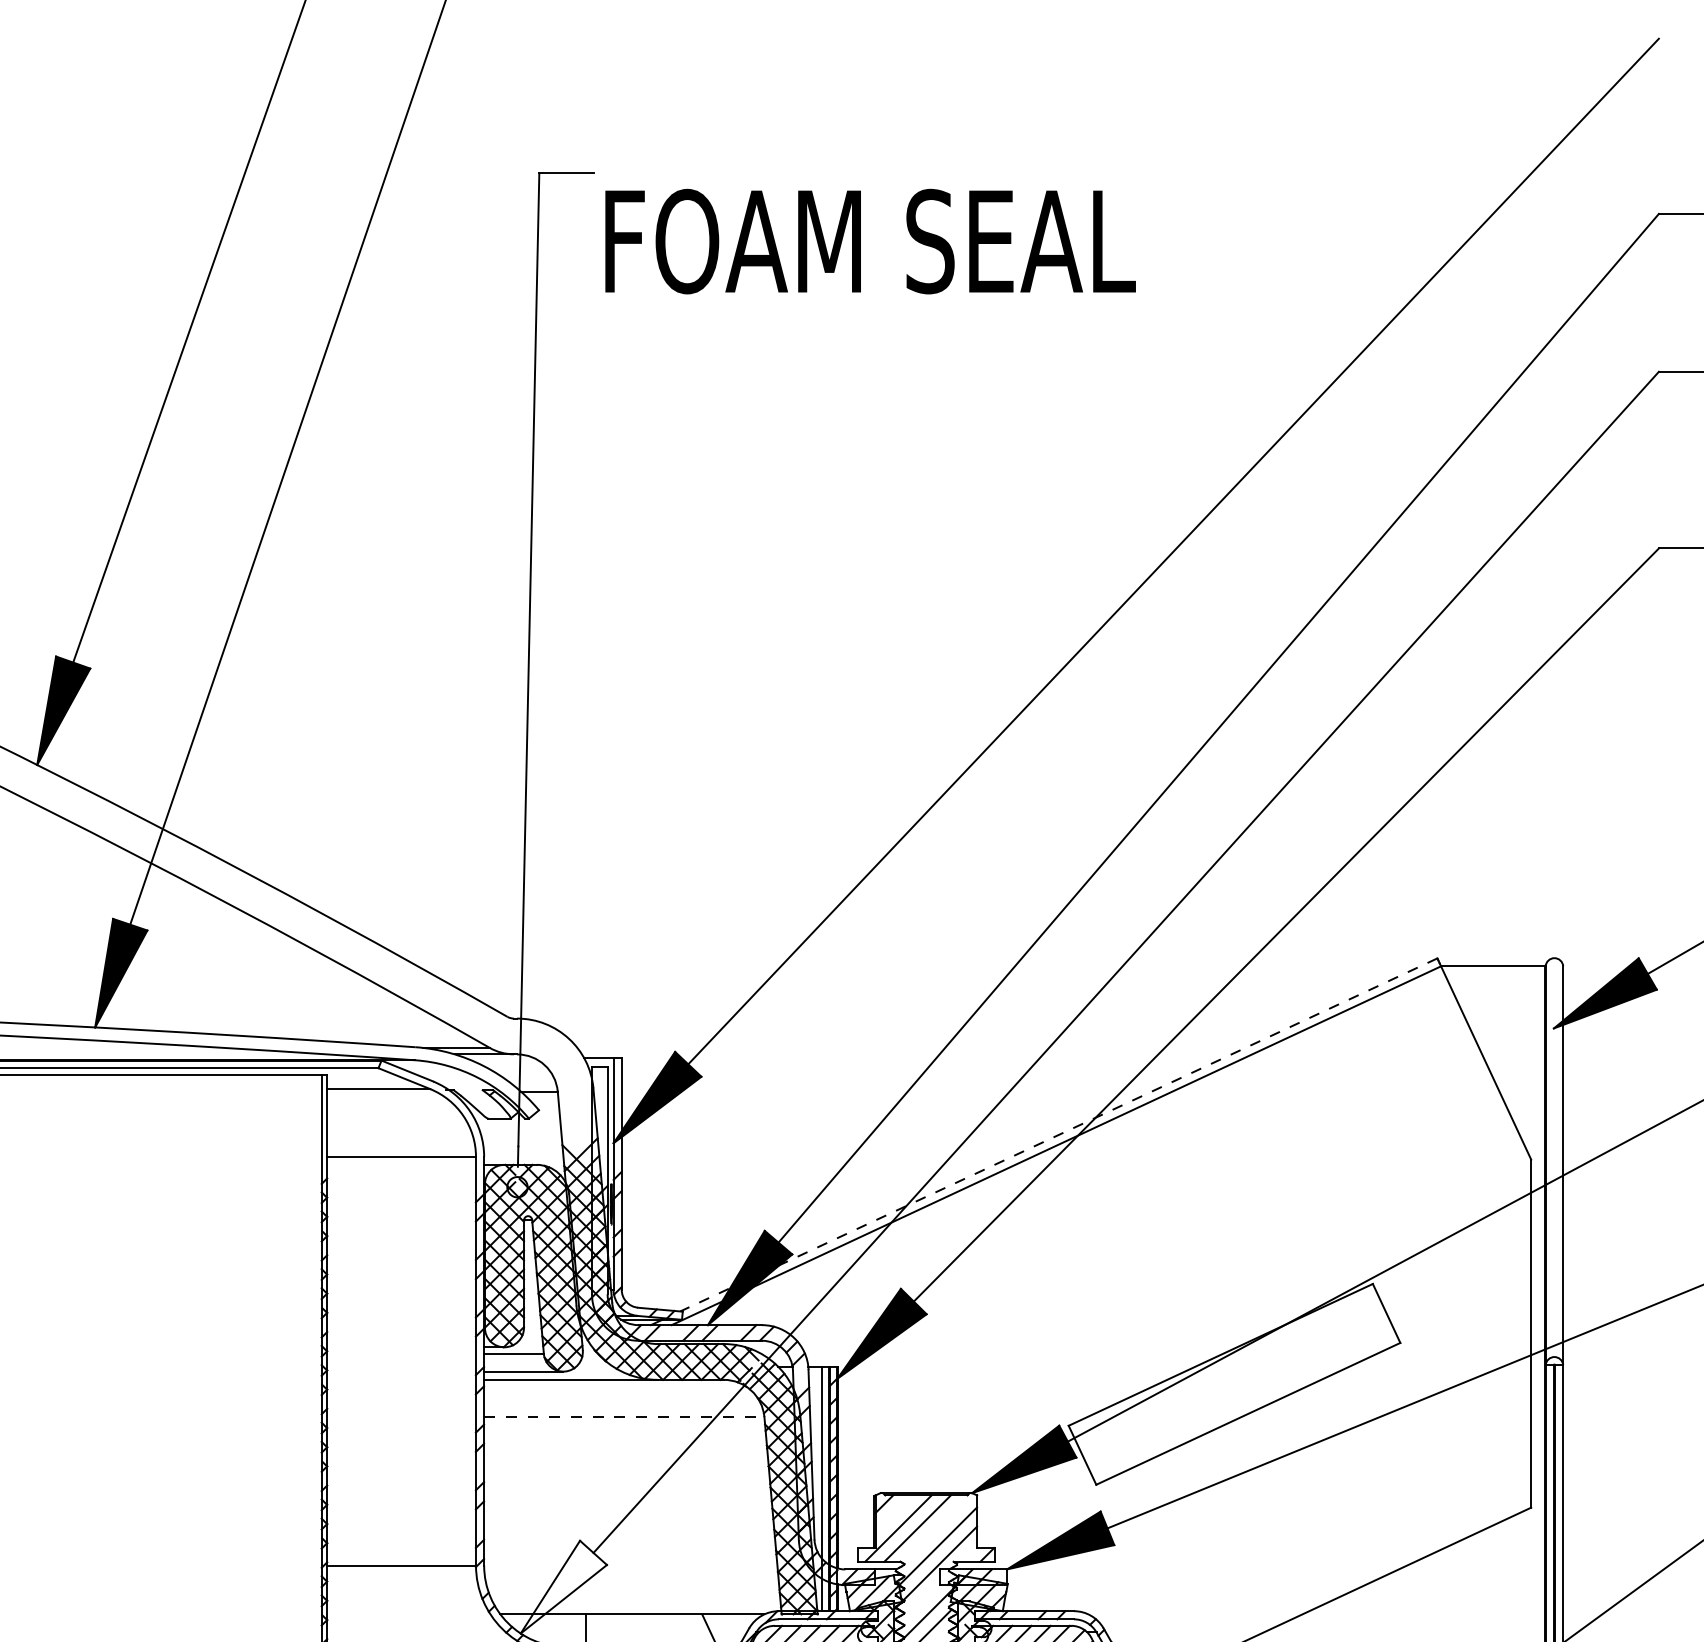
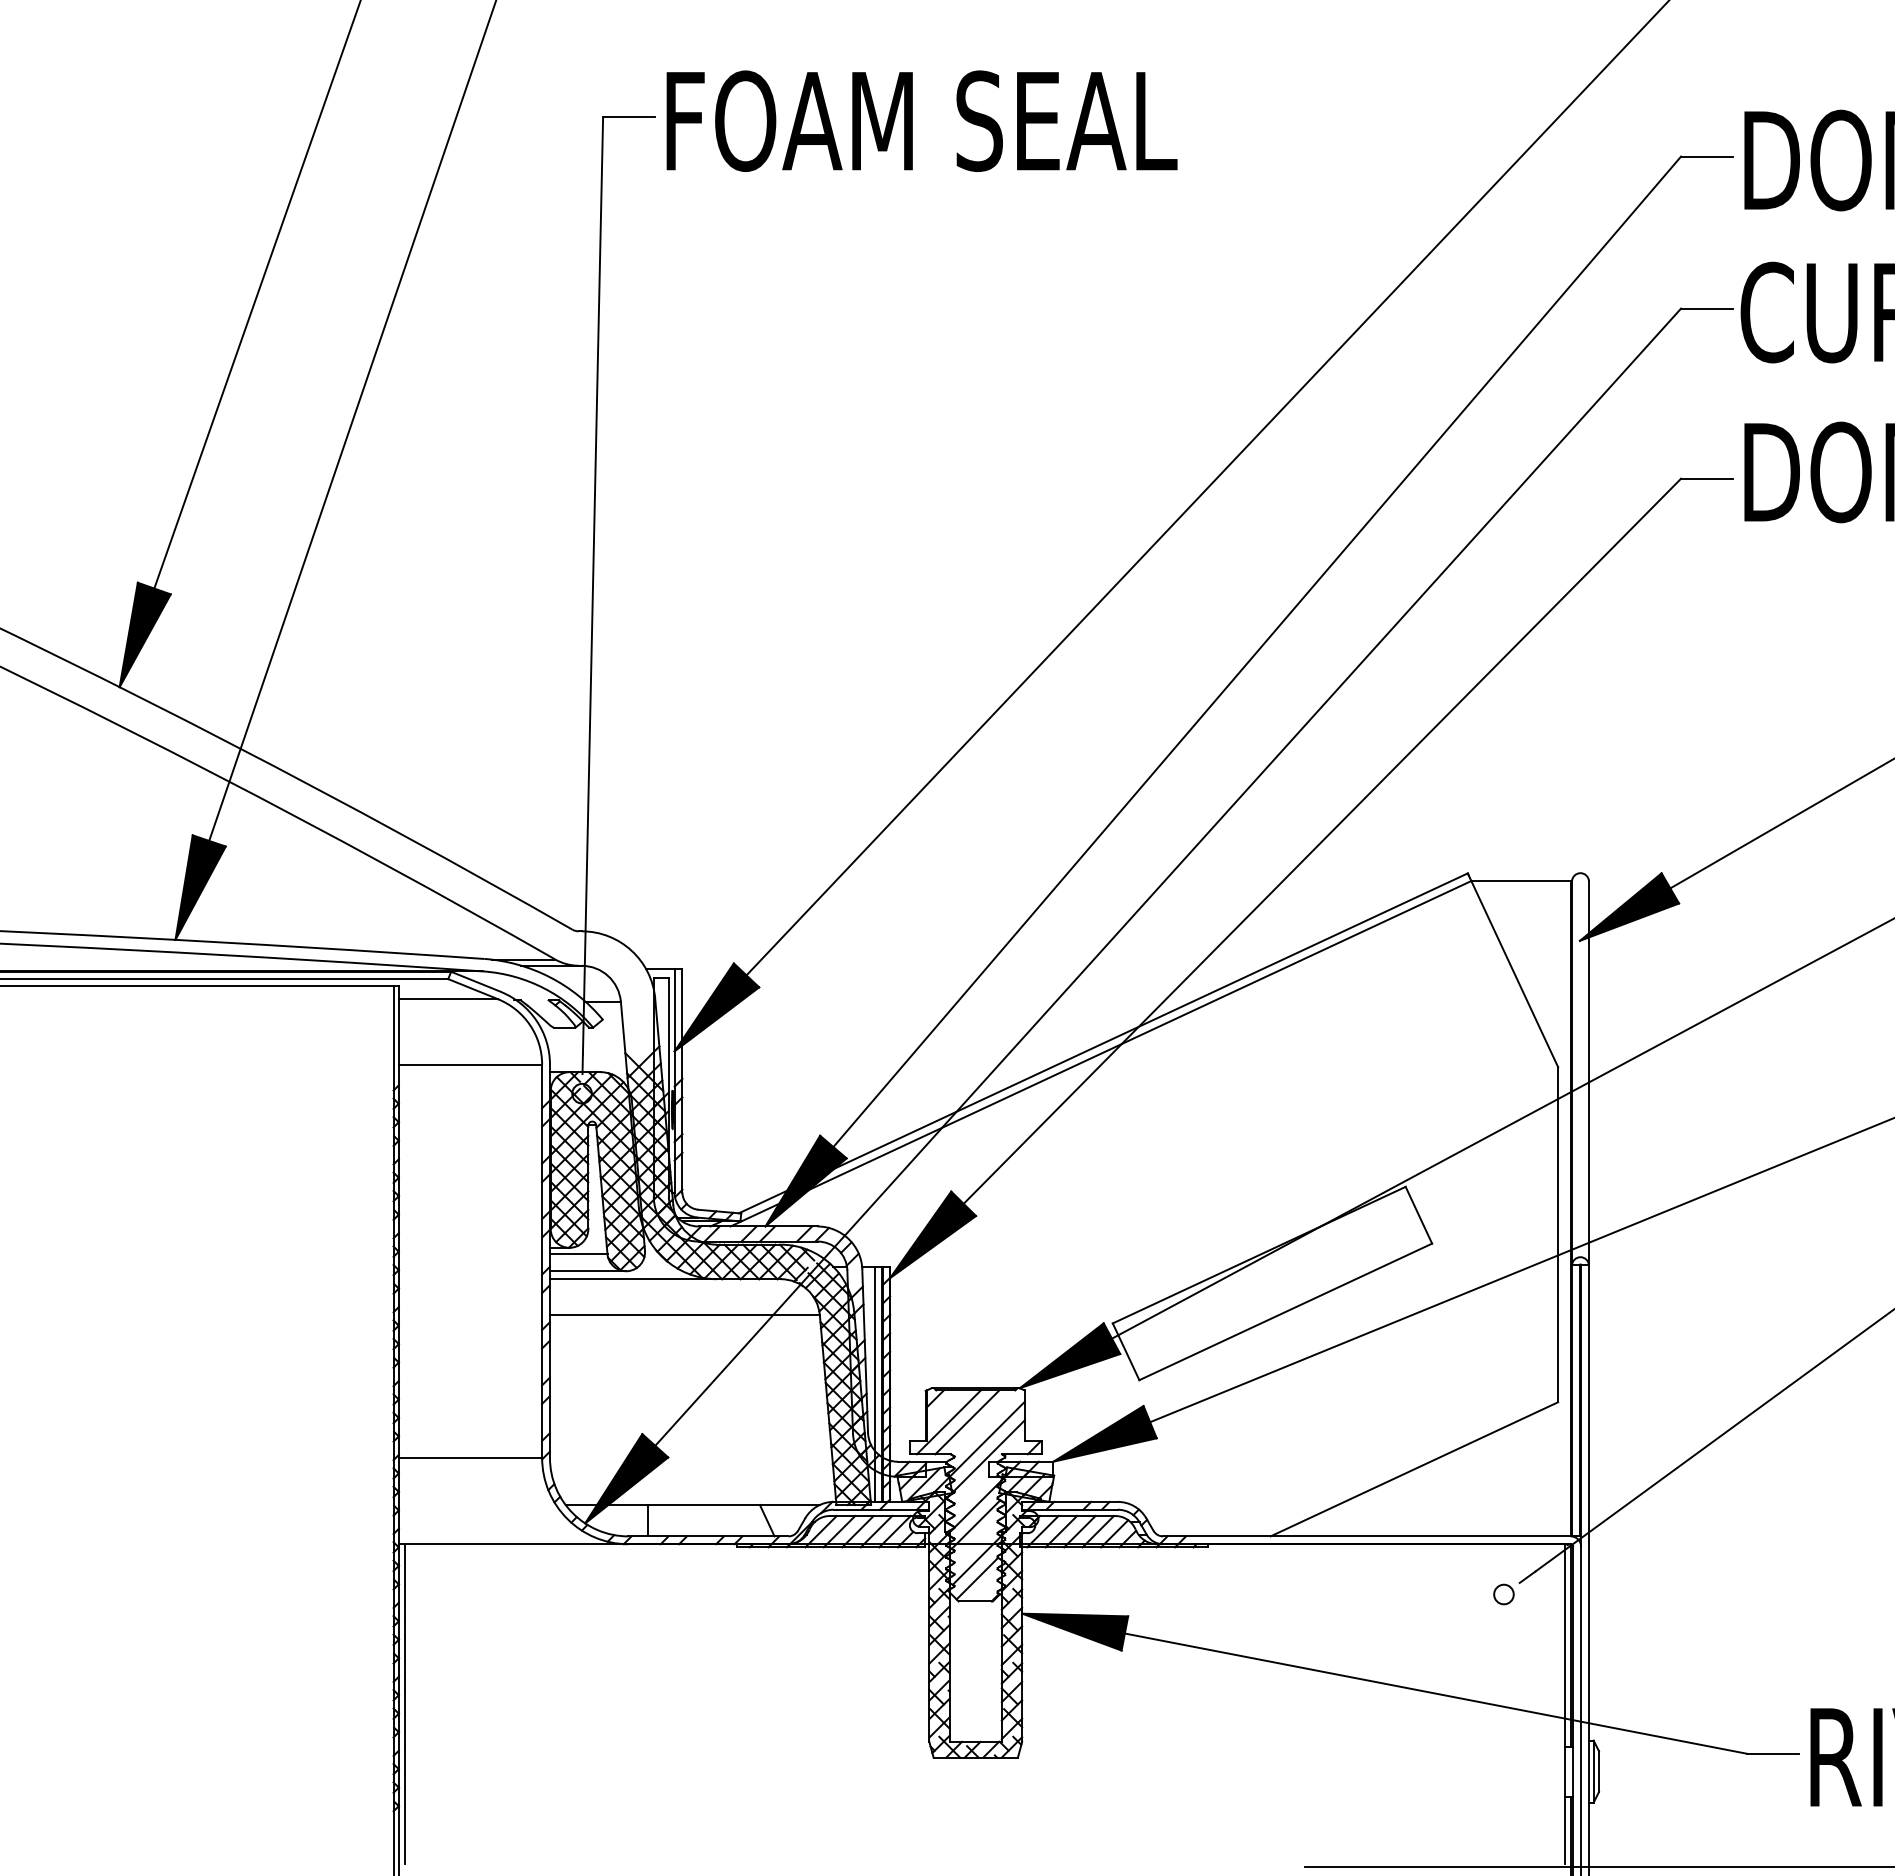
text: (870, 240) -> (921, 120), moved
line: (1057, 1135) -> (1102, 1043), dashed -> solid
line: (623, 1416) -> (684, 1314), dashed -> solid
fill: (563, 1586) -> (626, 1478), added

